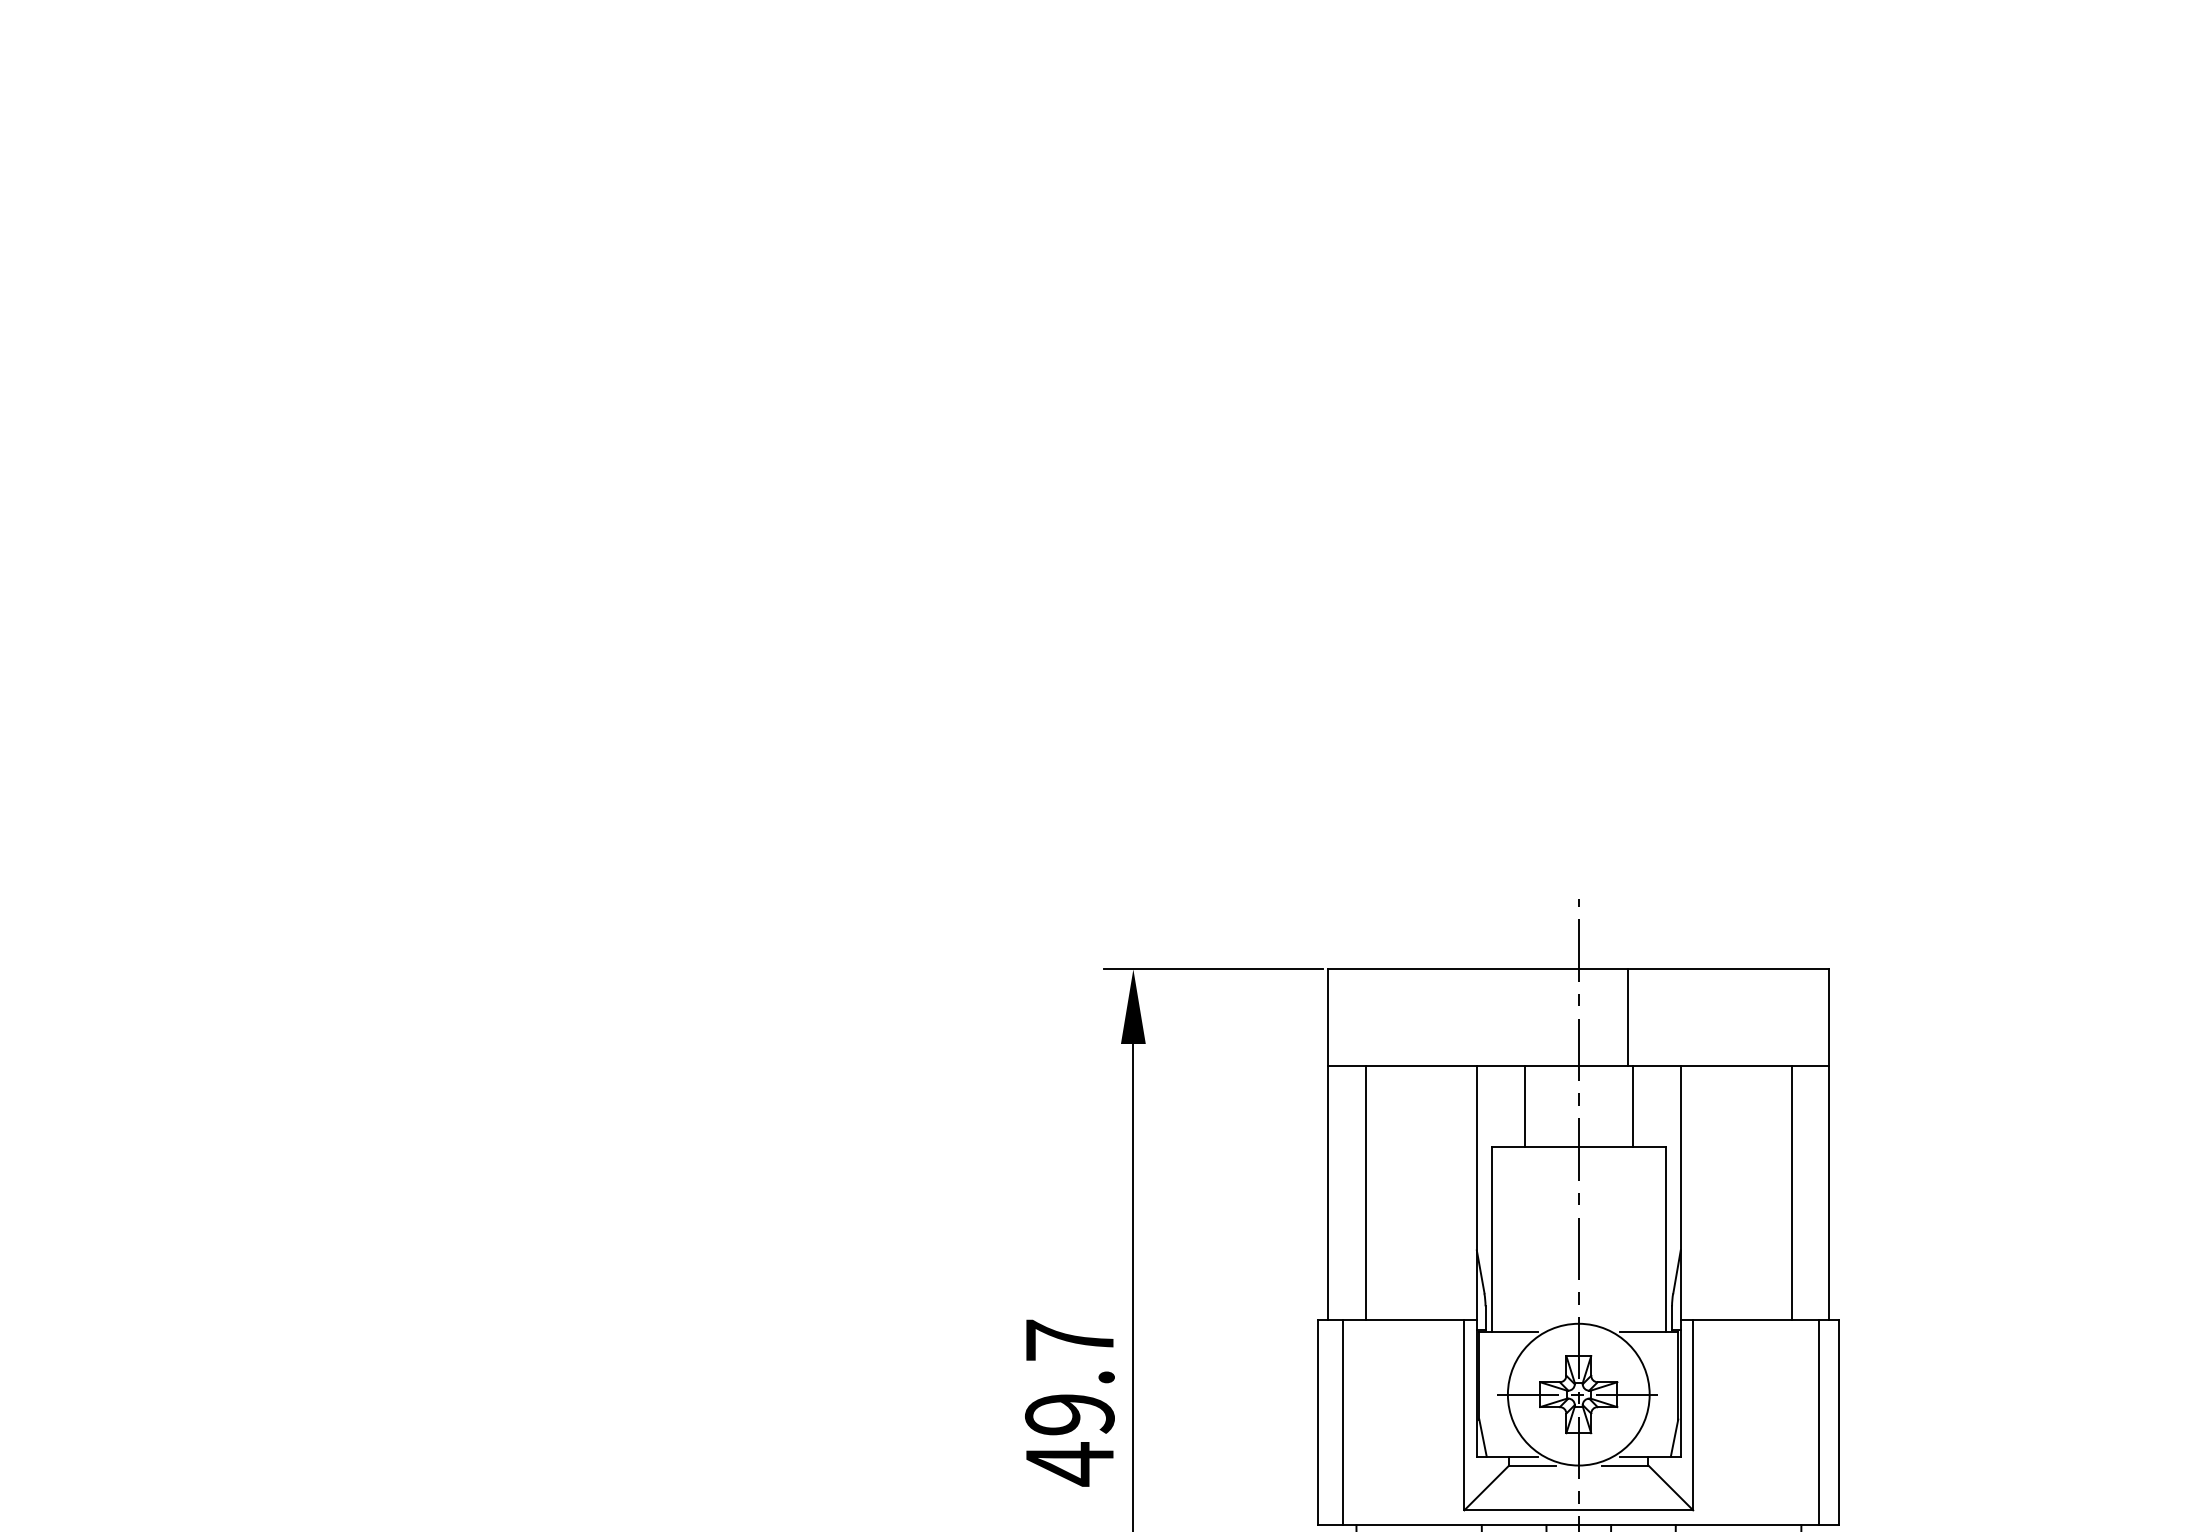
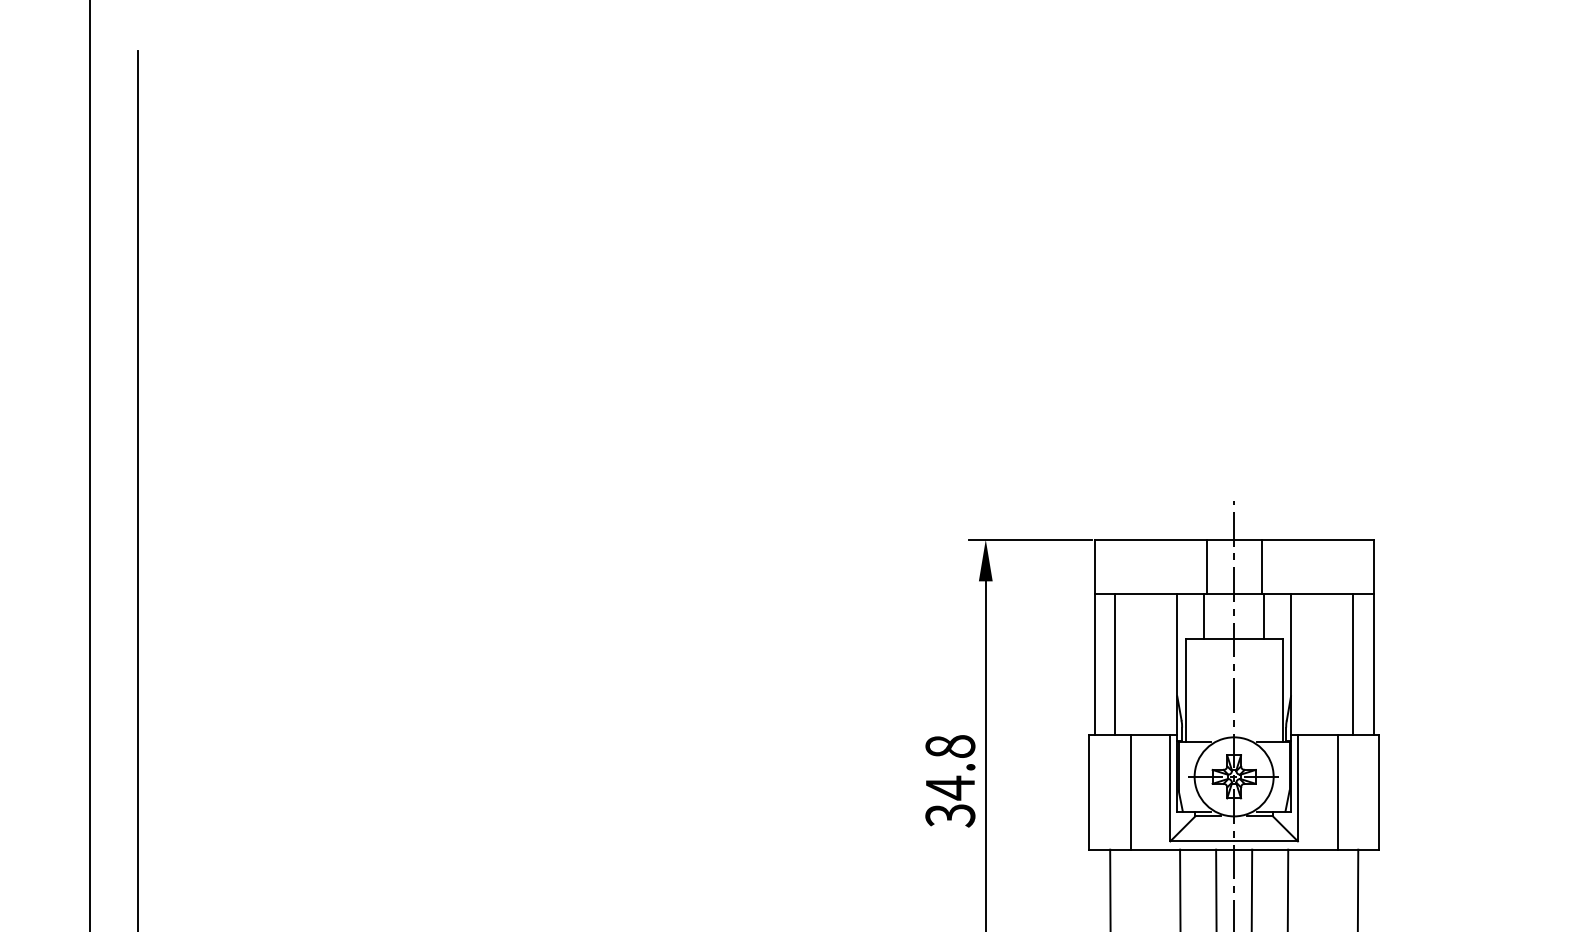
line: (1529, 1017) -> (1206, 566), added
text: (1070, 1402) -> (950, 781), 49.7 -> 34.8
line: (1342, 1422) -> (1130, 792), moved
line: (1817, 1422) -> (1337, 792), moved

